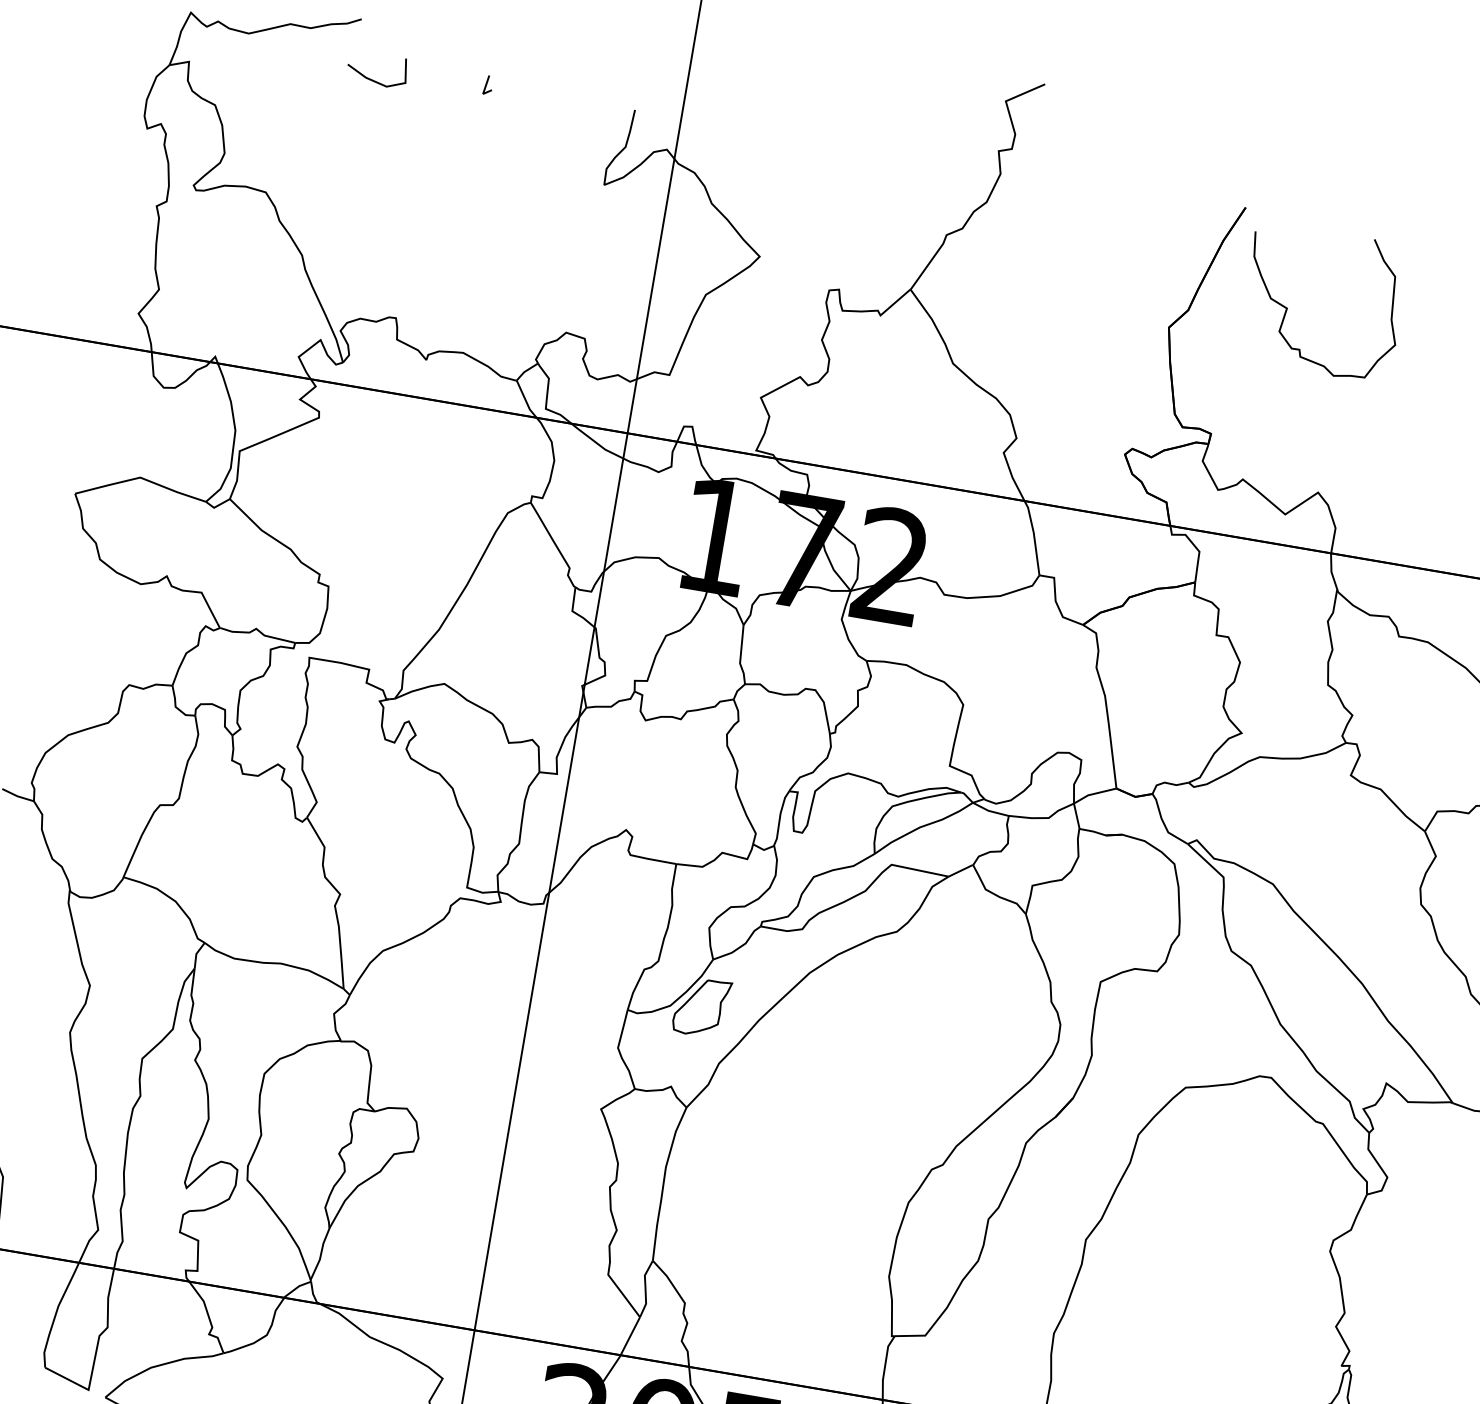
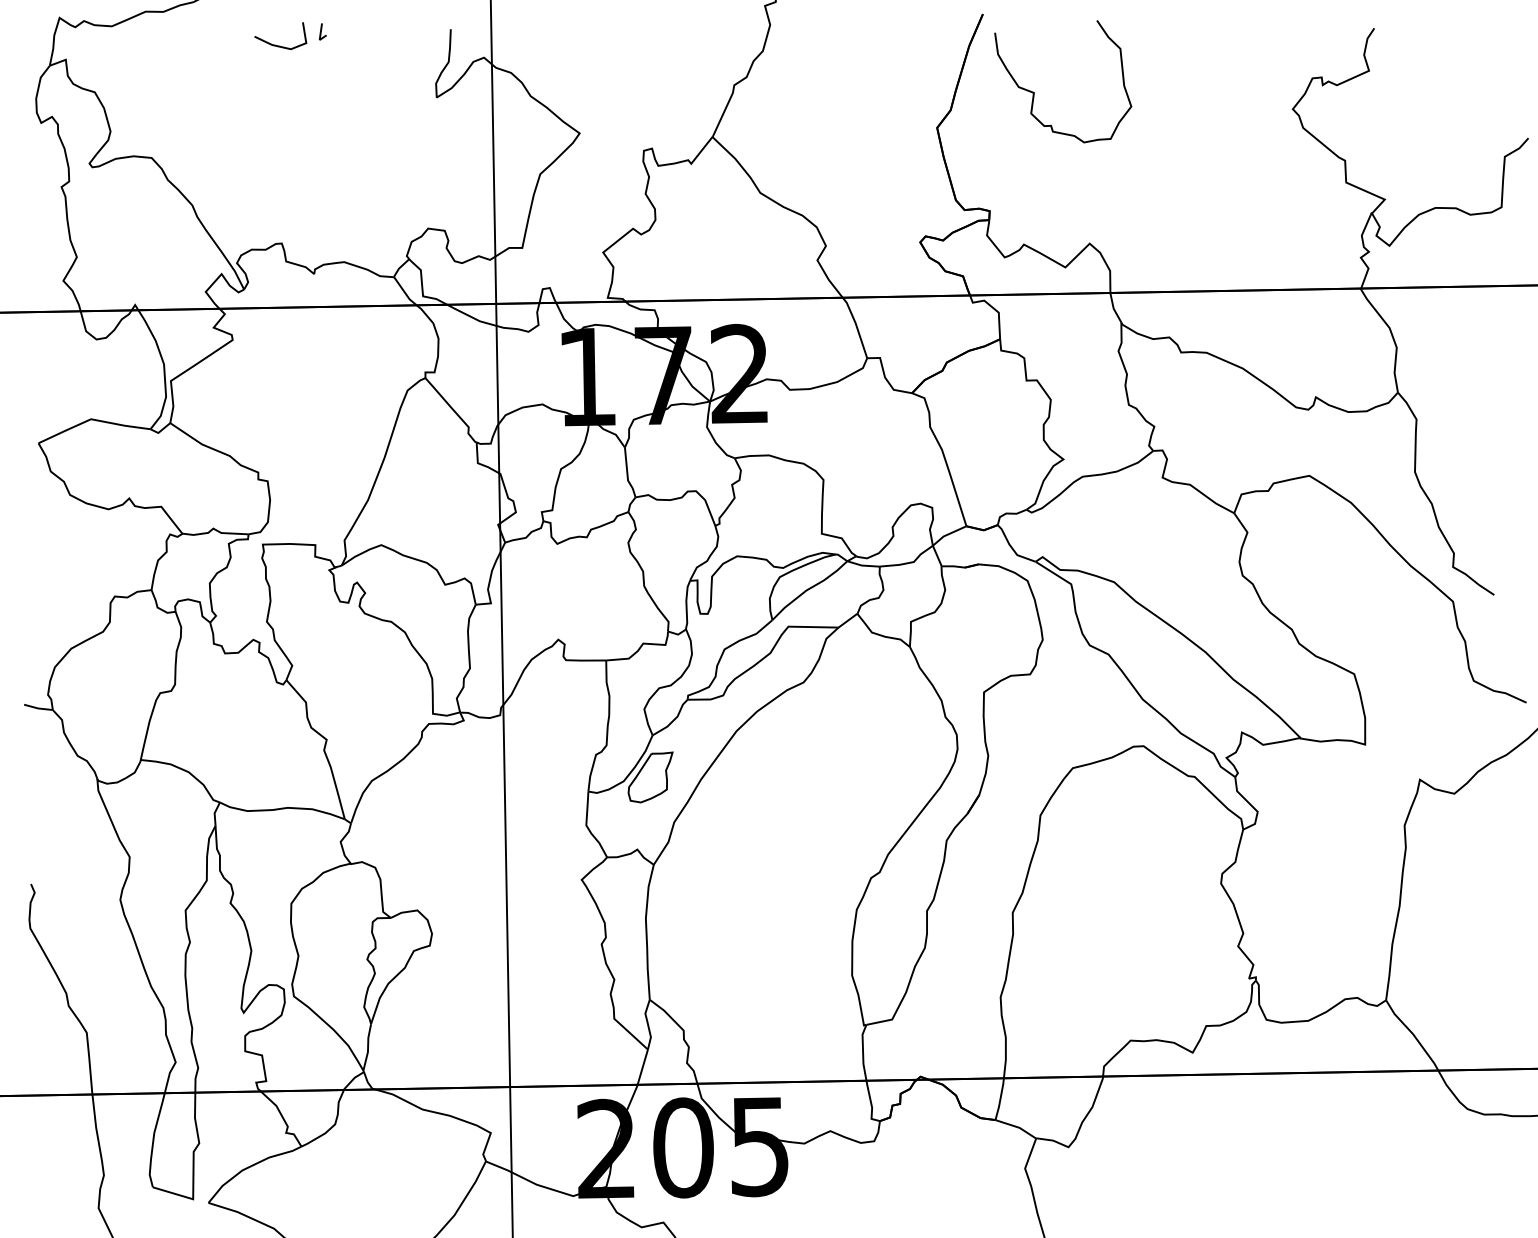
line: (375, 80) -> (280, 45), moved

